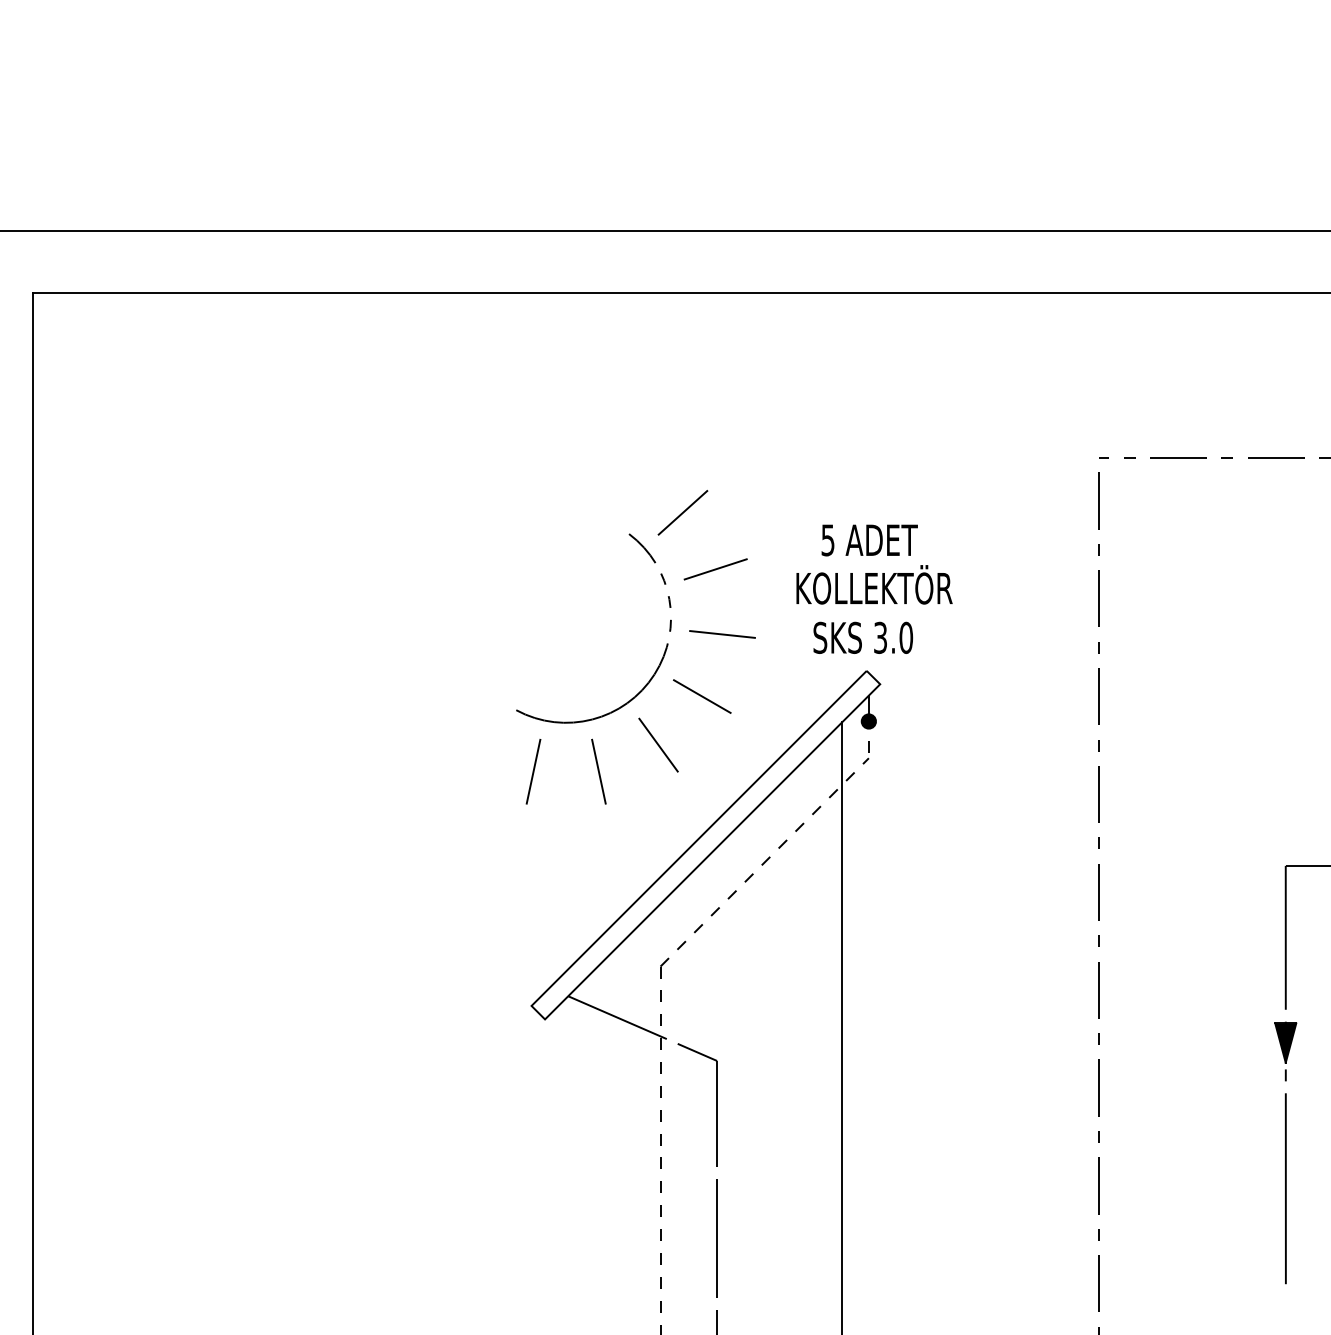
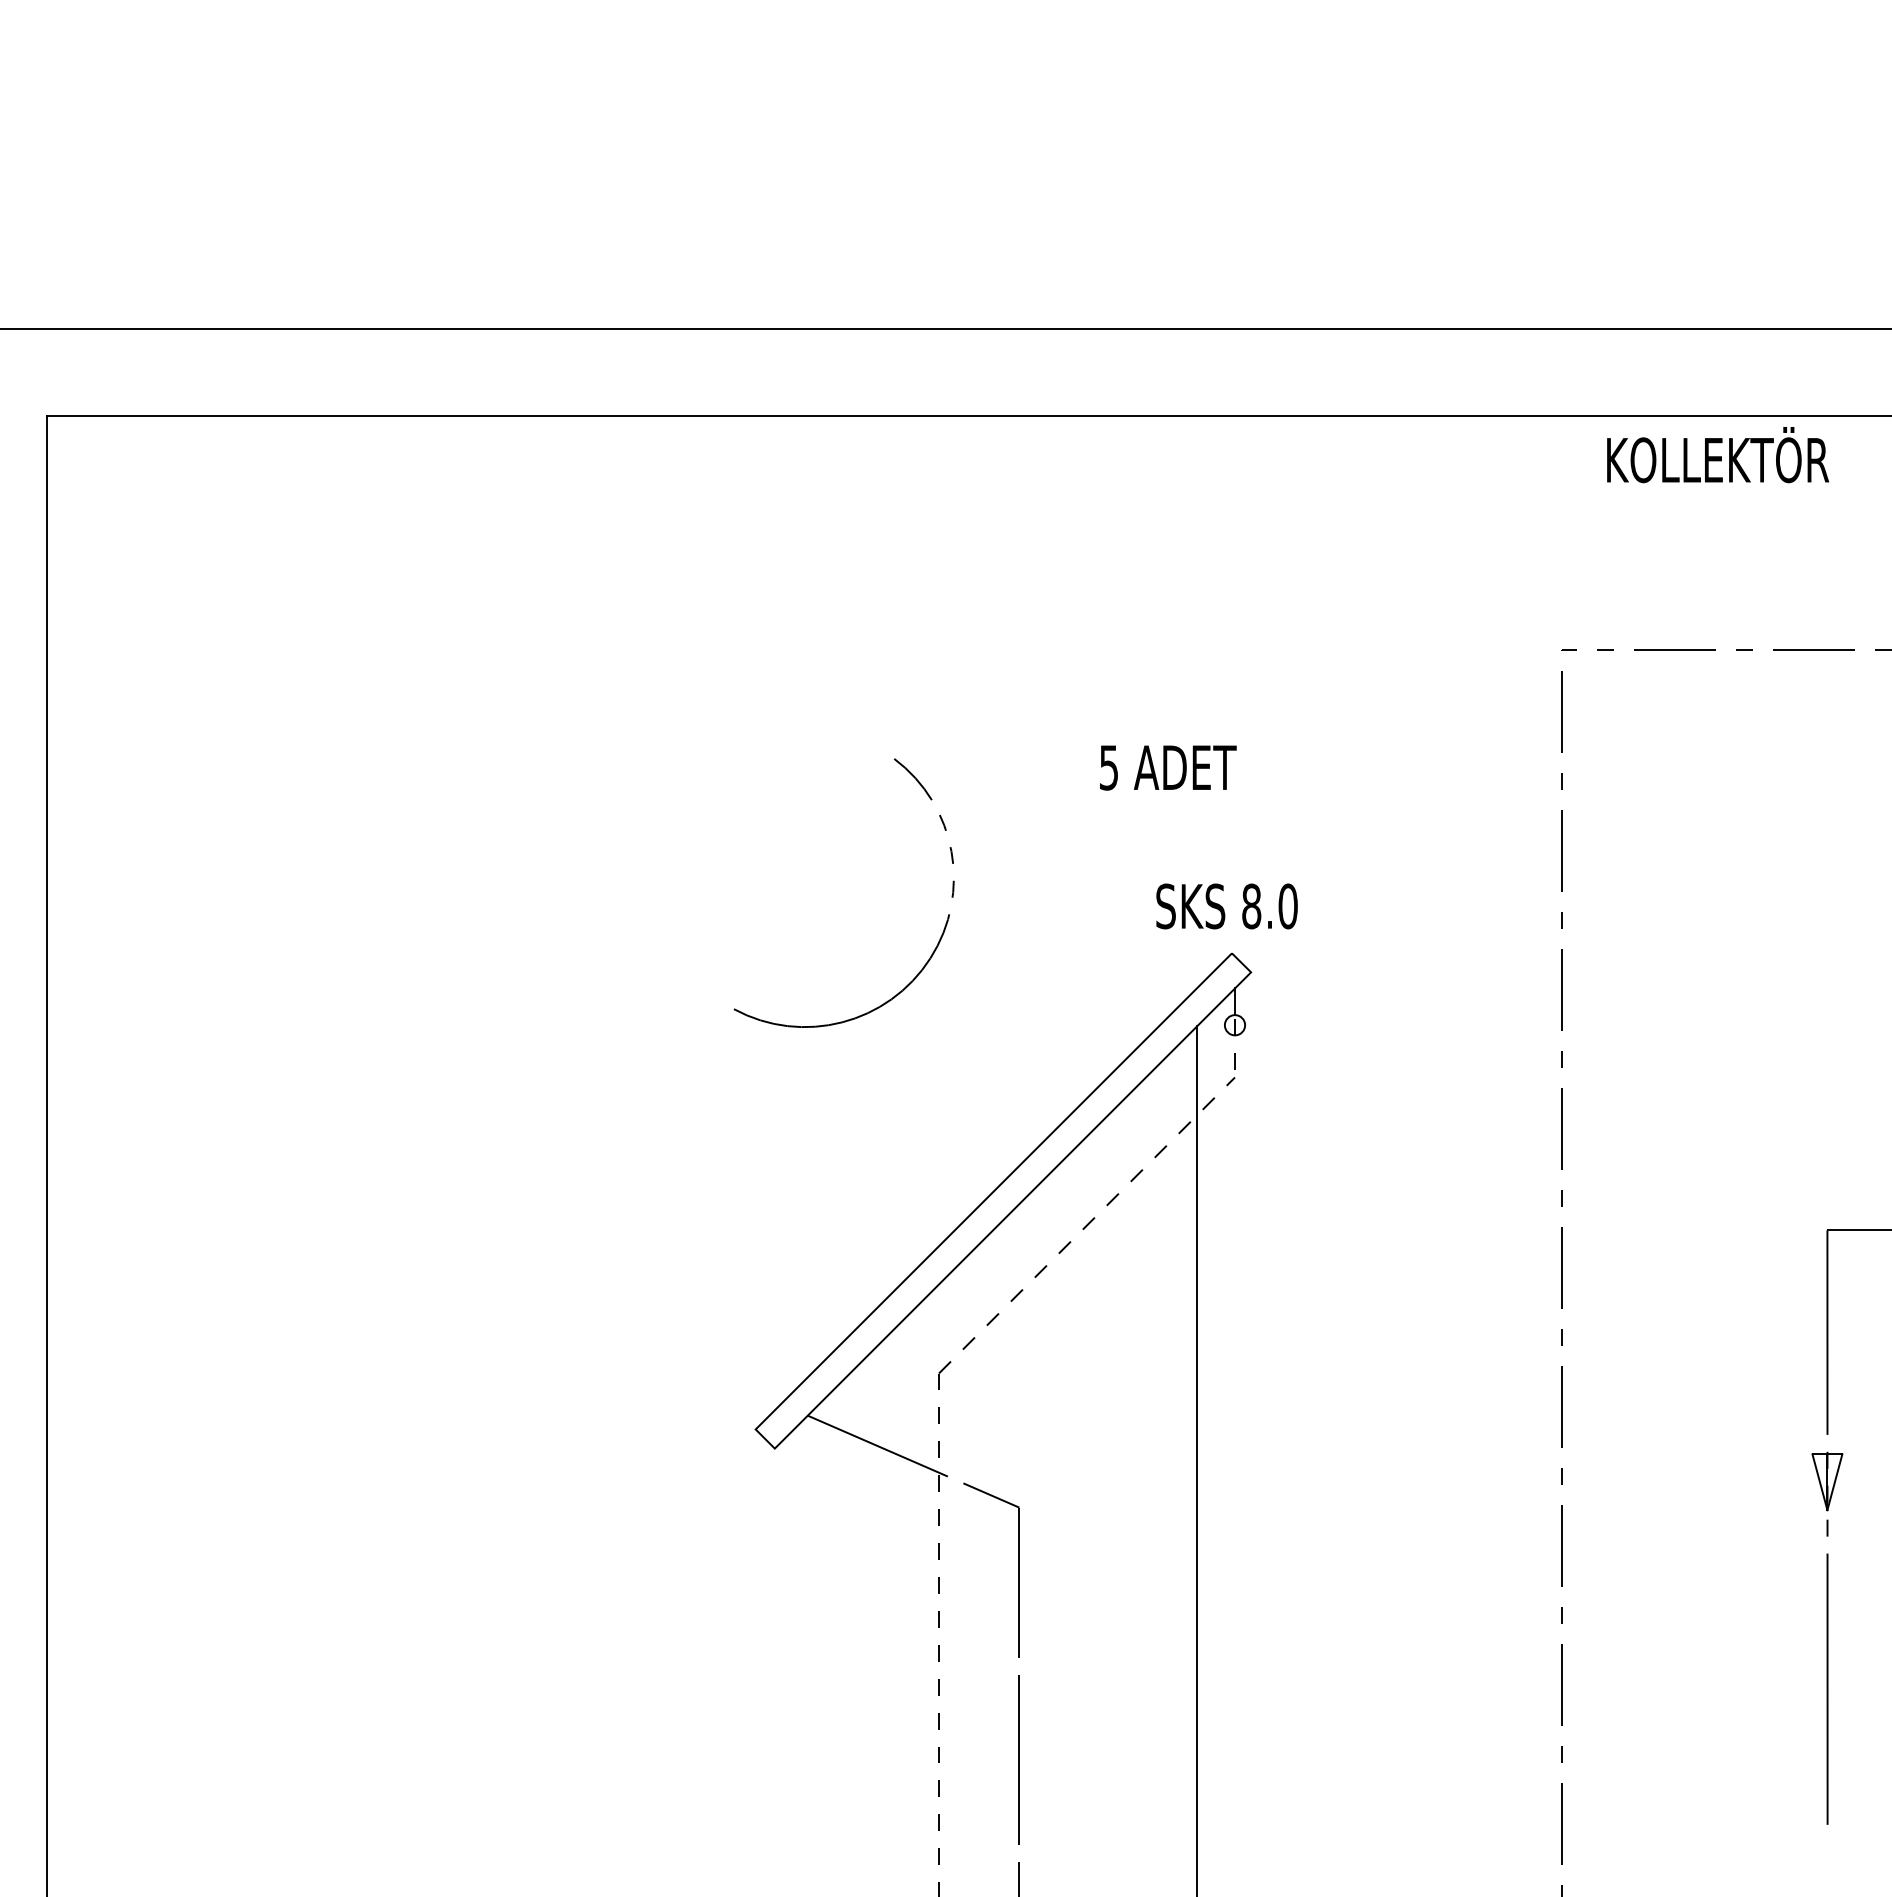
line: (682, 512) -> (970, 728), removed
text: (869, 540) -> (1168, 767), moved
line: (715, 568) -> (1017, 808), removed
text: (874, 585) -> (1718, 455), moved
line: (722, 634) -> (1026, 901), removed
text: (880, 637) -> (1251, 906), 3.0 -> 8.0
line: (701, 696) -> (997, 989), removed
fill: (869, 721) -> (1235, 1025), removed
line: (658, 744) -> (936, 1058), removed
line: (533, 771) -> (758, 1096), removed
line: (599, 771) -> (851, 1096), removed
fill: (1285, 1043) -> (1827, 1482), removed

